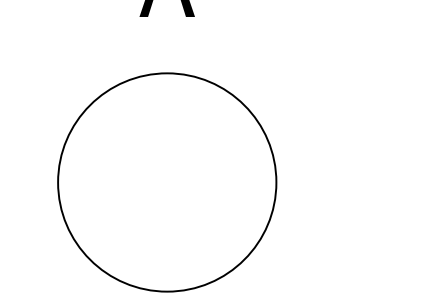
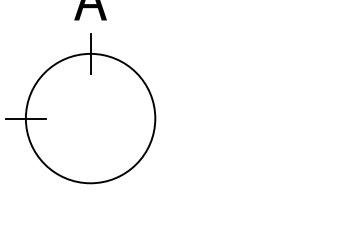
line: (167, 72) -> (90, 53), added
line: (57, 182) -> (25, 118), added

